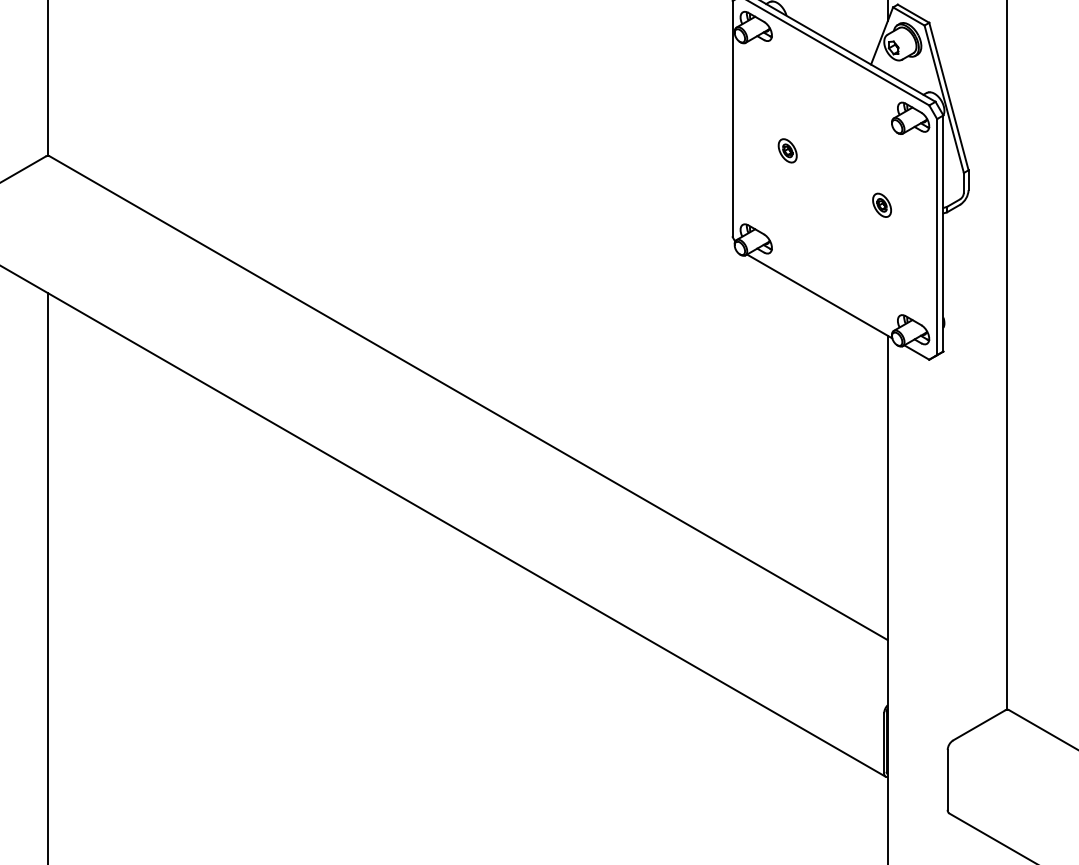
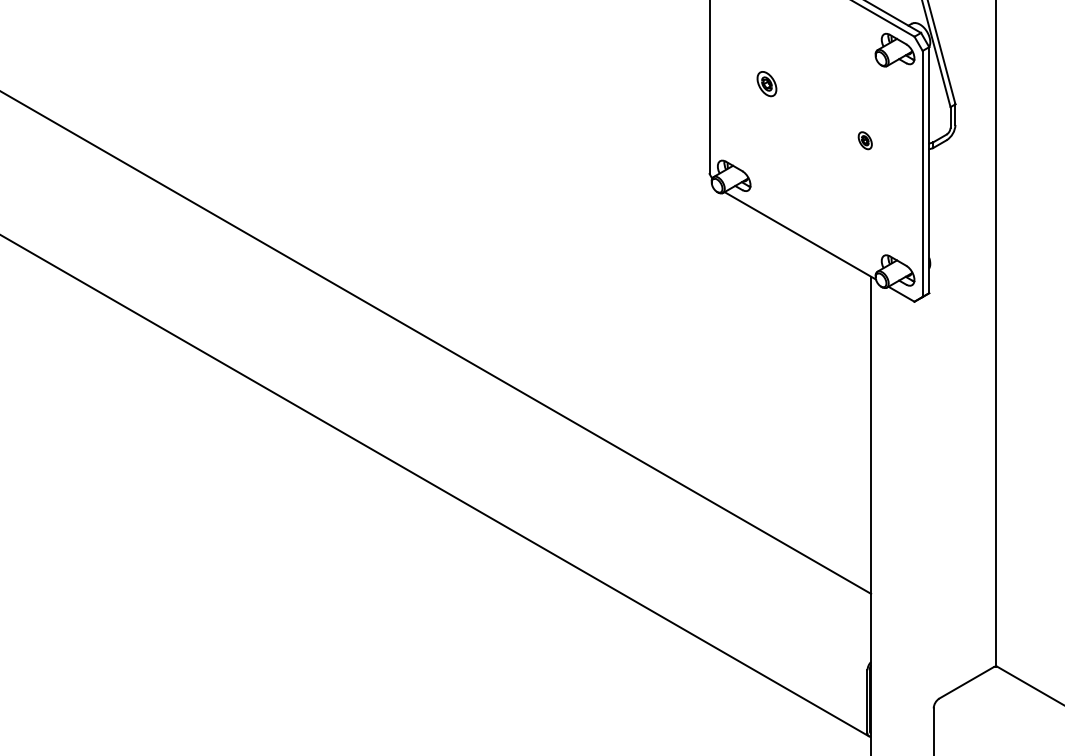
part: (881, 204) -> (864, 139), size x0.7

